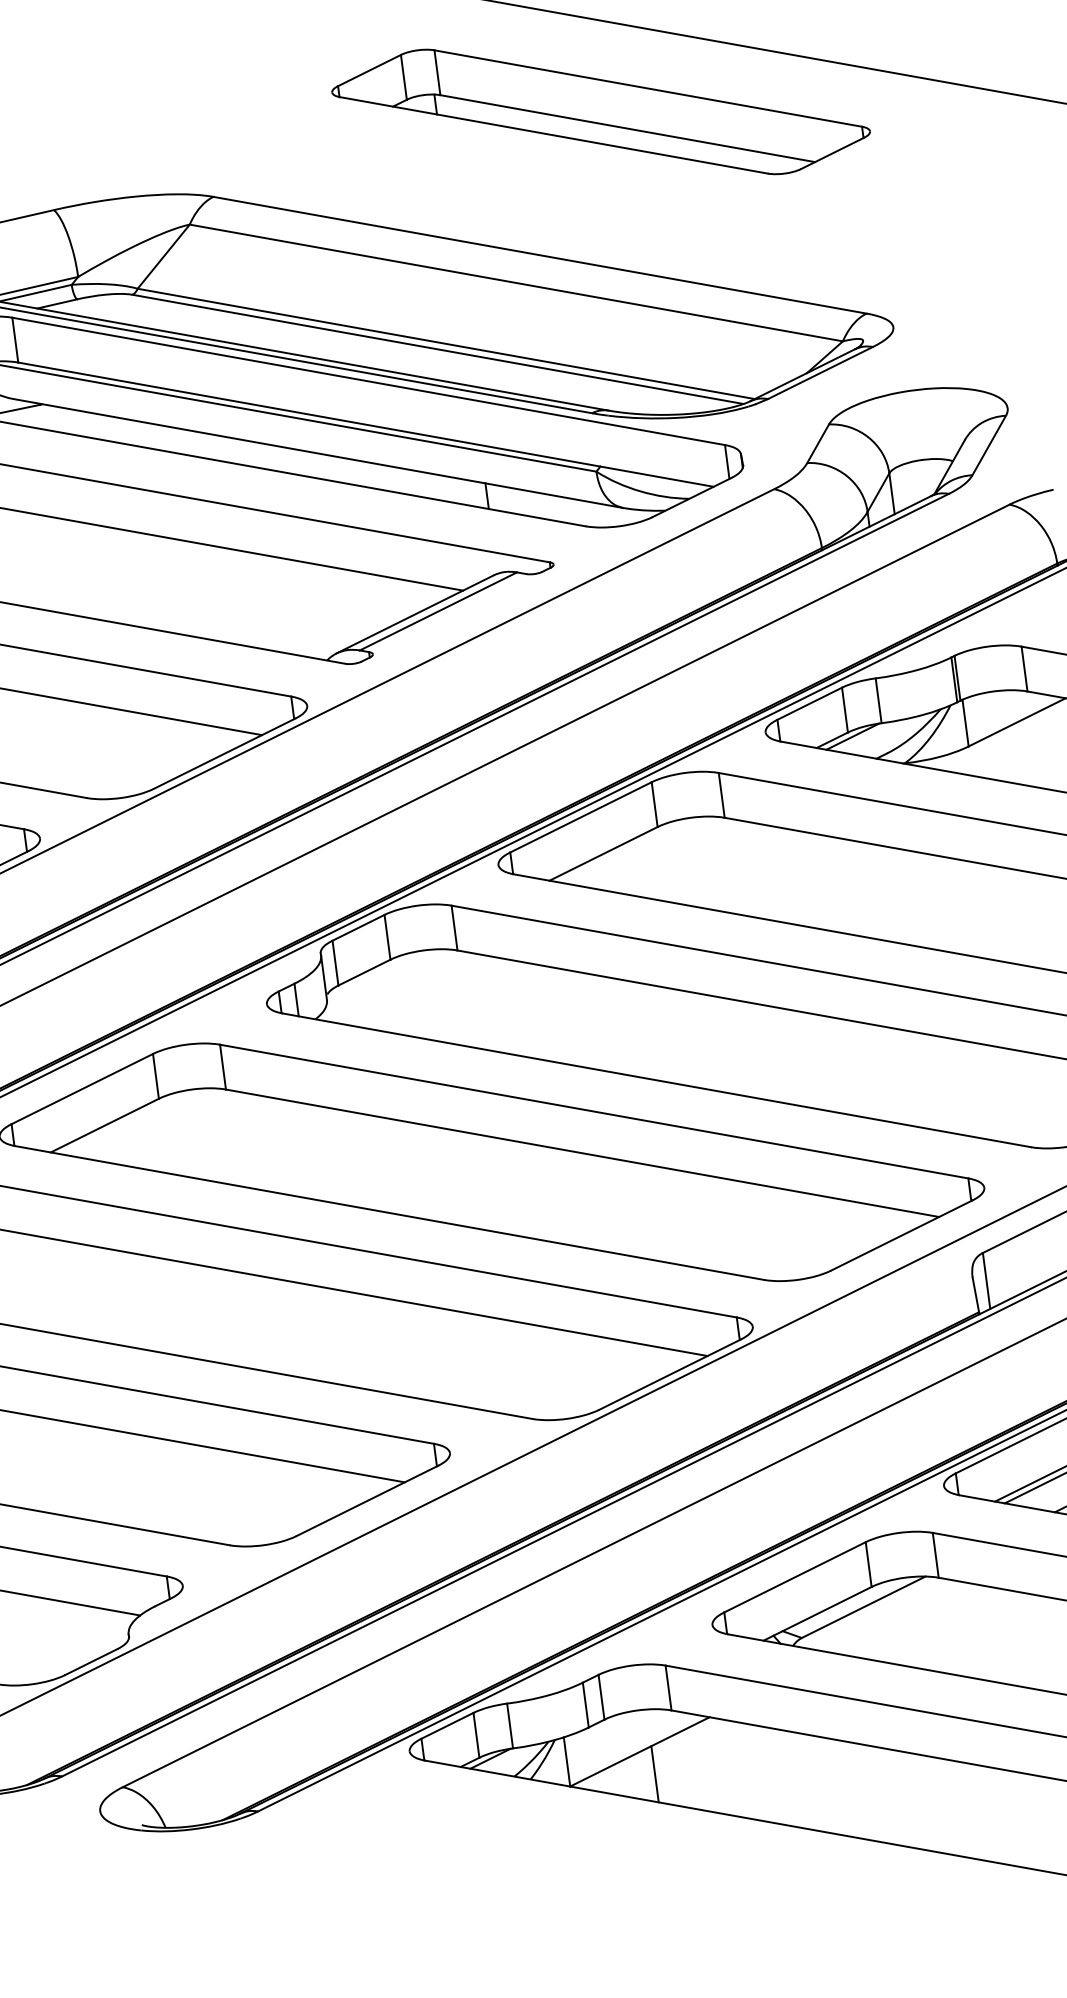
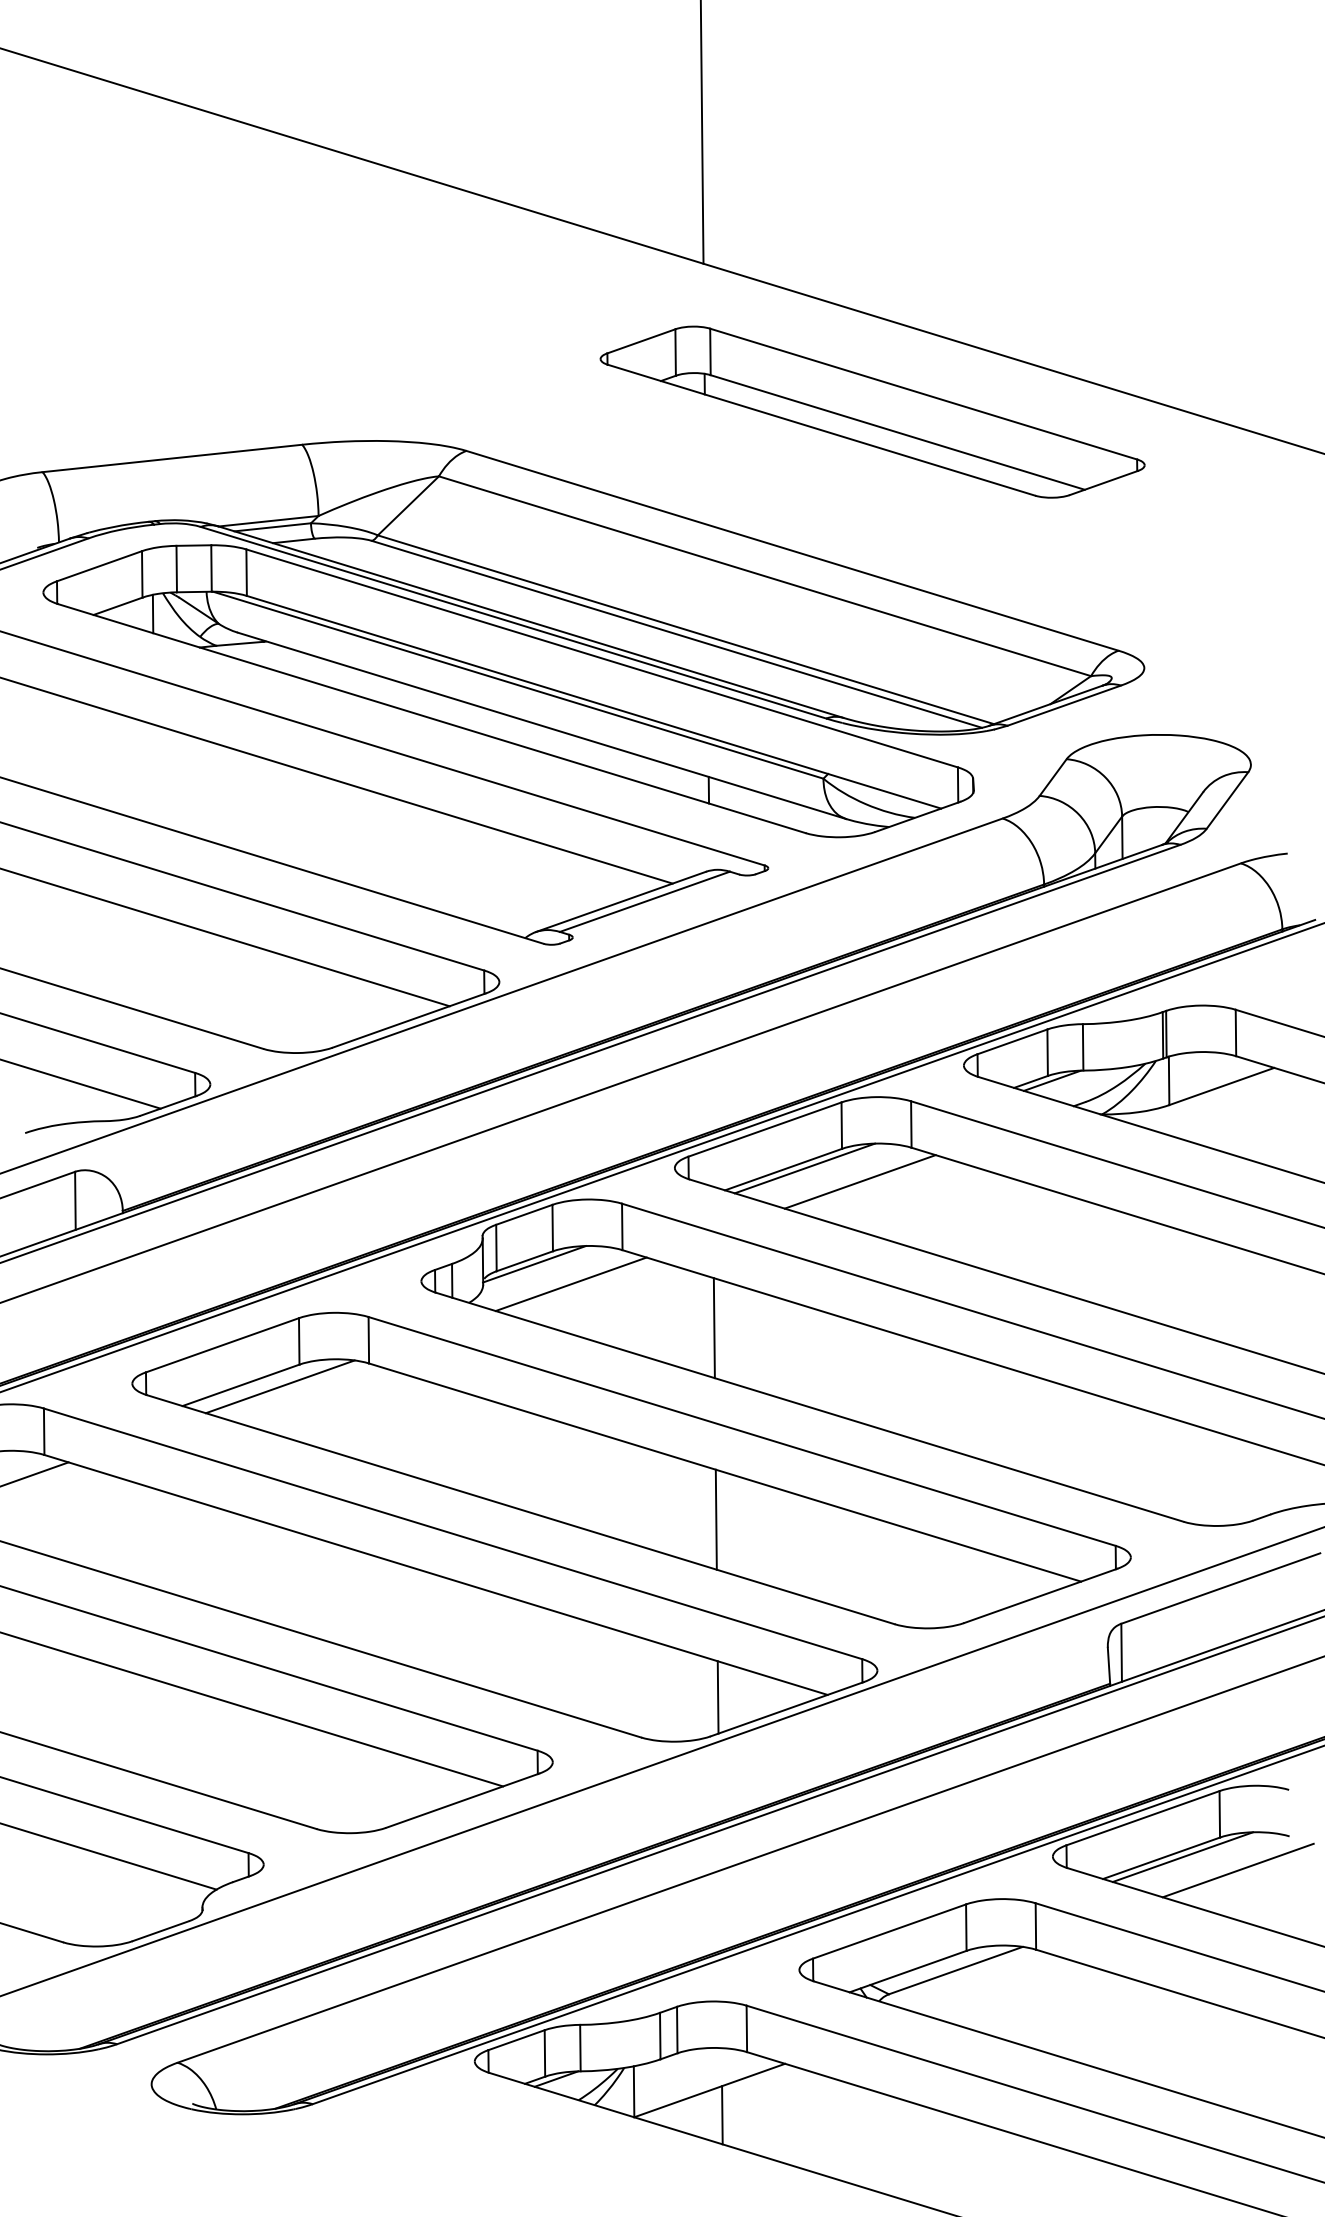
line: (623, 850) -> (804, 1168), added
line: (678, 856) -> (859, 1181), added
line: (374, 974) -> (534, 1264), added
line: (411, 989) -> (570, 1284), added
line: (554, 1015) -> (713, 1328), added
line: (142, 1122) -> (279, 1386), added
line: (578, 1199) -> (715, 1519), added
line: (601, 1371) -> (717, 1697), added

